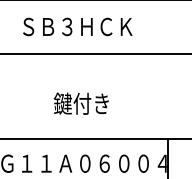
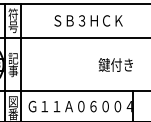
text: (77, 26) -> (88, 20), moved
text: (80, 102) -> (115, 64), moved

